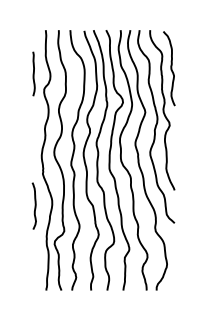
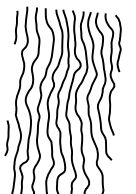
line: (33, 73) -> (16, 27), moved

